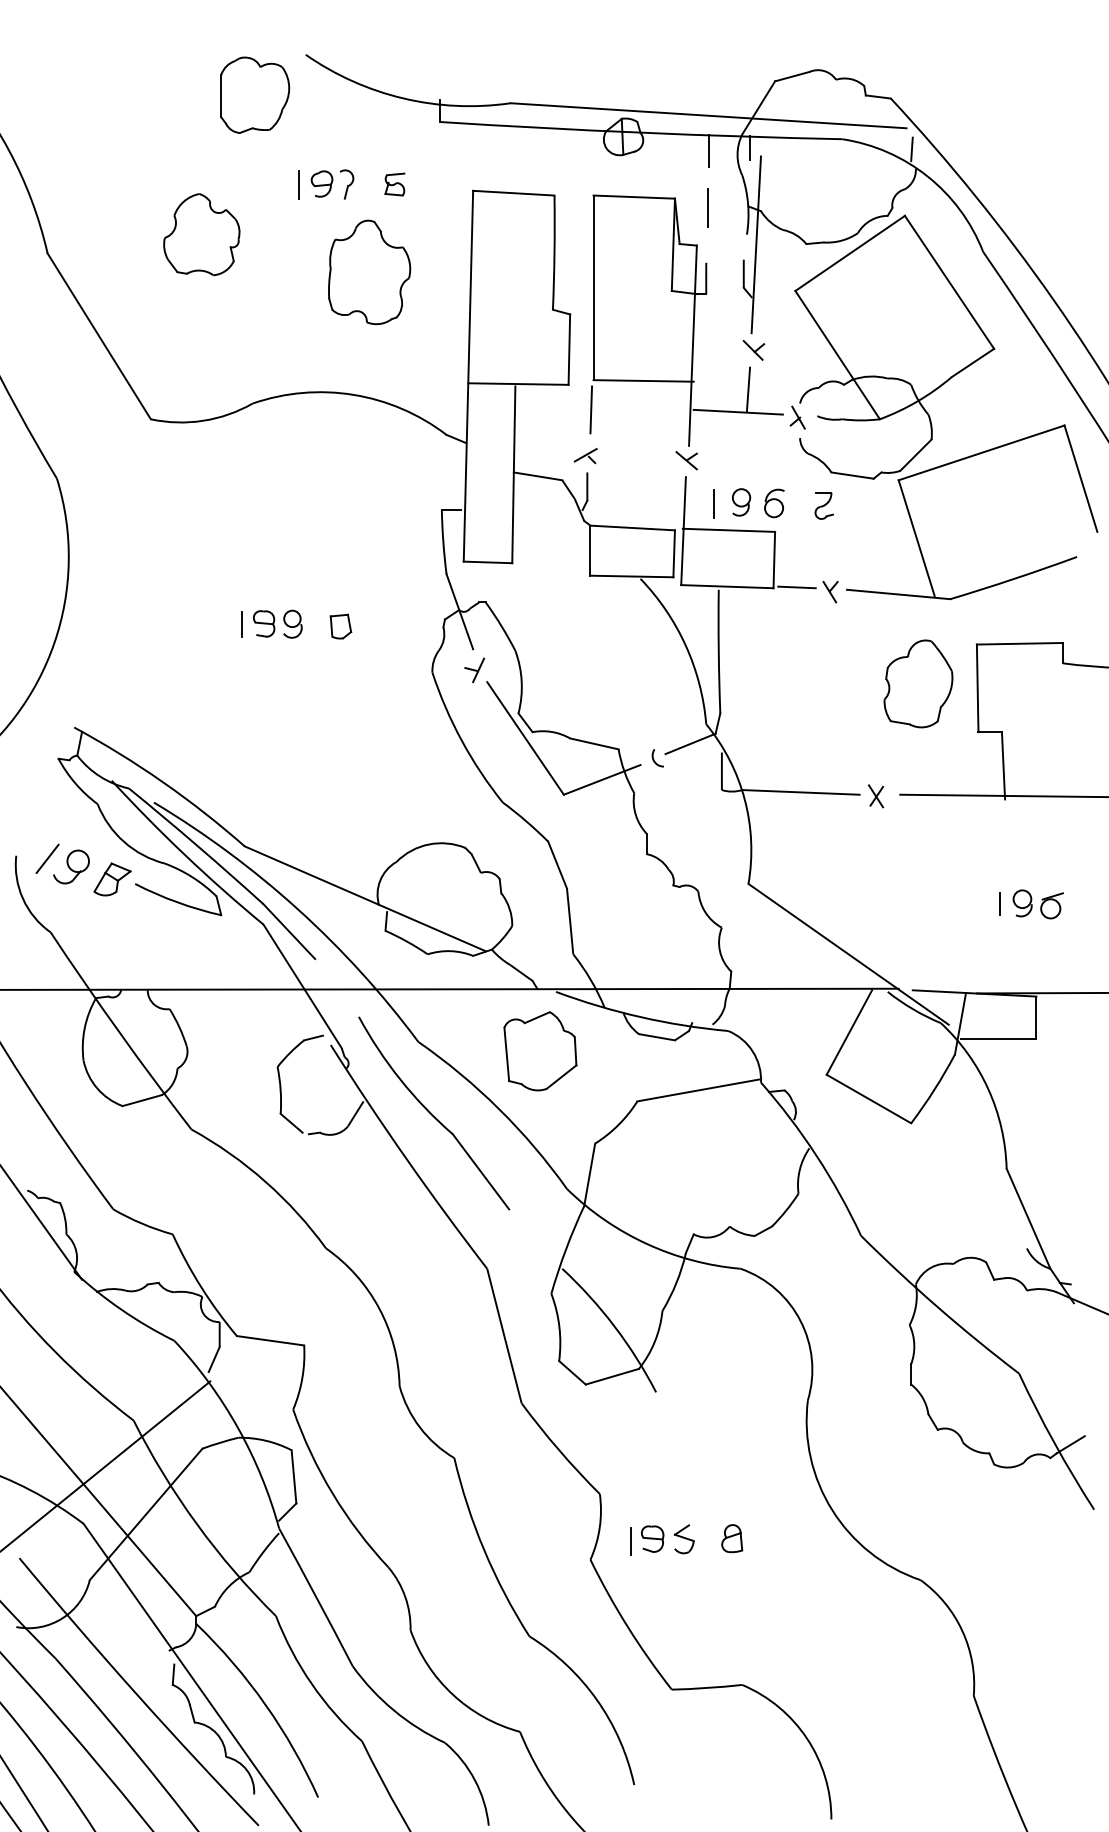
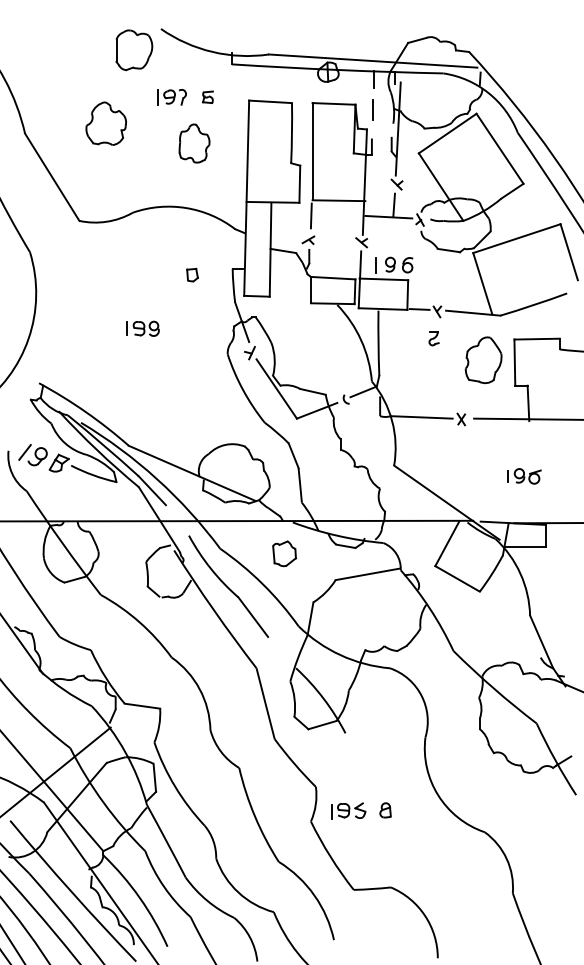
part: (369, 272) -> (194, 143), size x0.7
part: (823, 505) -> (433, 338), moved
part: (340, 625) -> (192, 274), moved
part: (1032, 904) -> (524, 476), moved
part: (540, 1050) -> (284, 553), size x0.6

